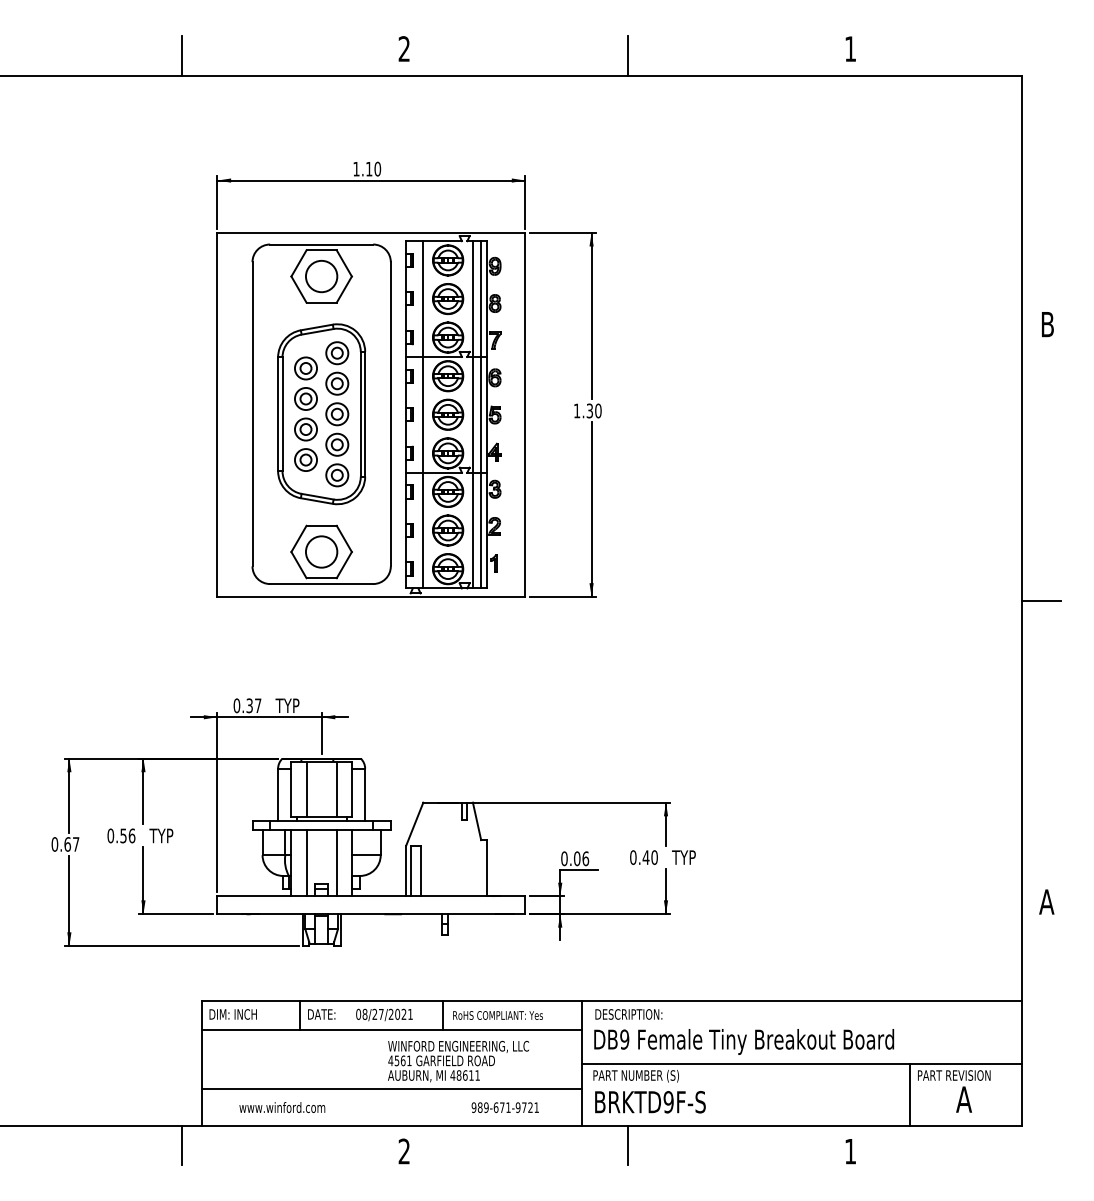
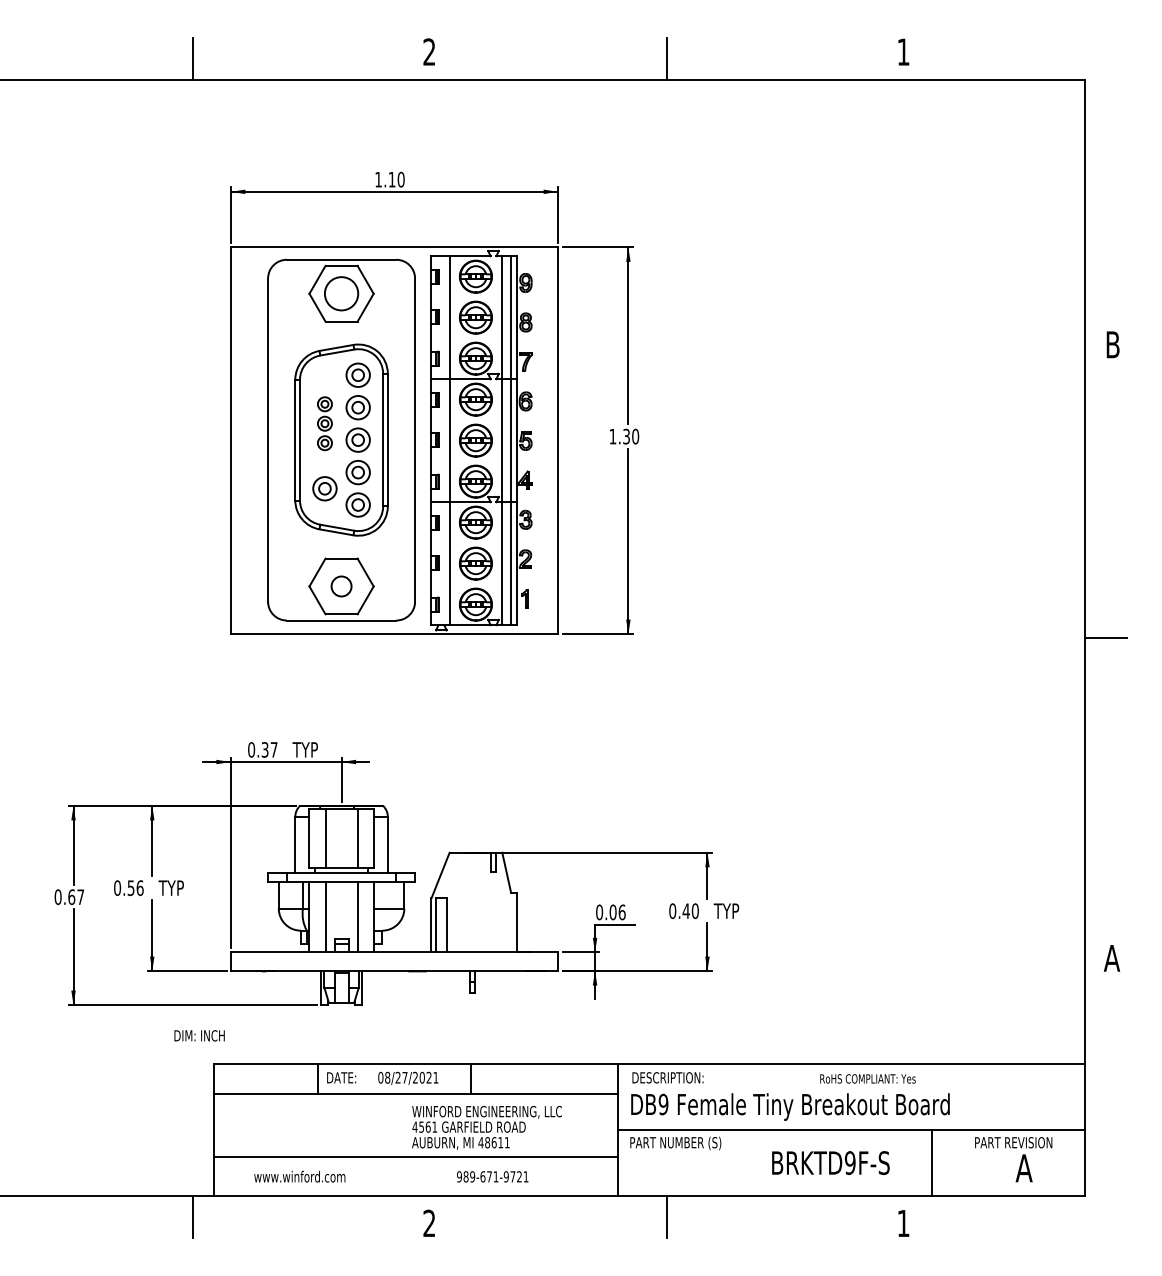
part: (305, 398) -> (324, 423), size x0.6
circle: (321, 552) -> (341, 586), size x0.6
text: (233, 1014) -> (199, 1035), moved
text: (497, 1015) -> (867, 1078), moved
line: (909, 1094) -> (931, 1162), moved
text: (650, 1101) -> (830, 1162), moved
text: (505, 1107) -> (492, 1176), moved

